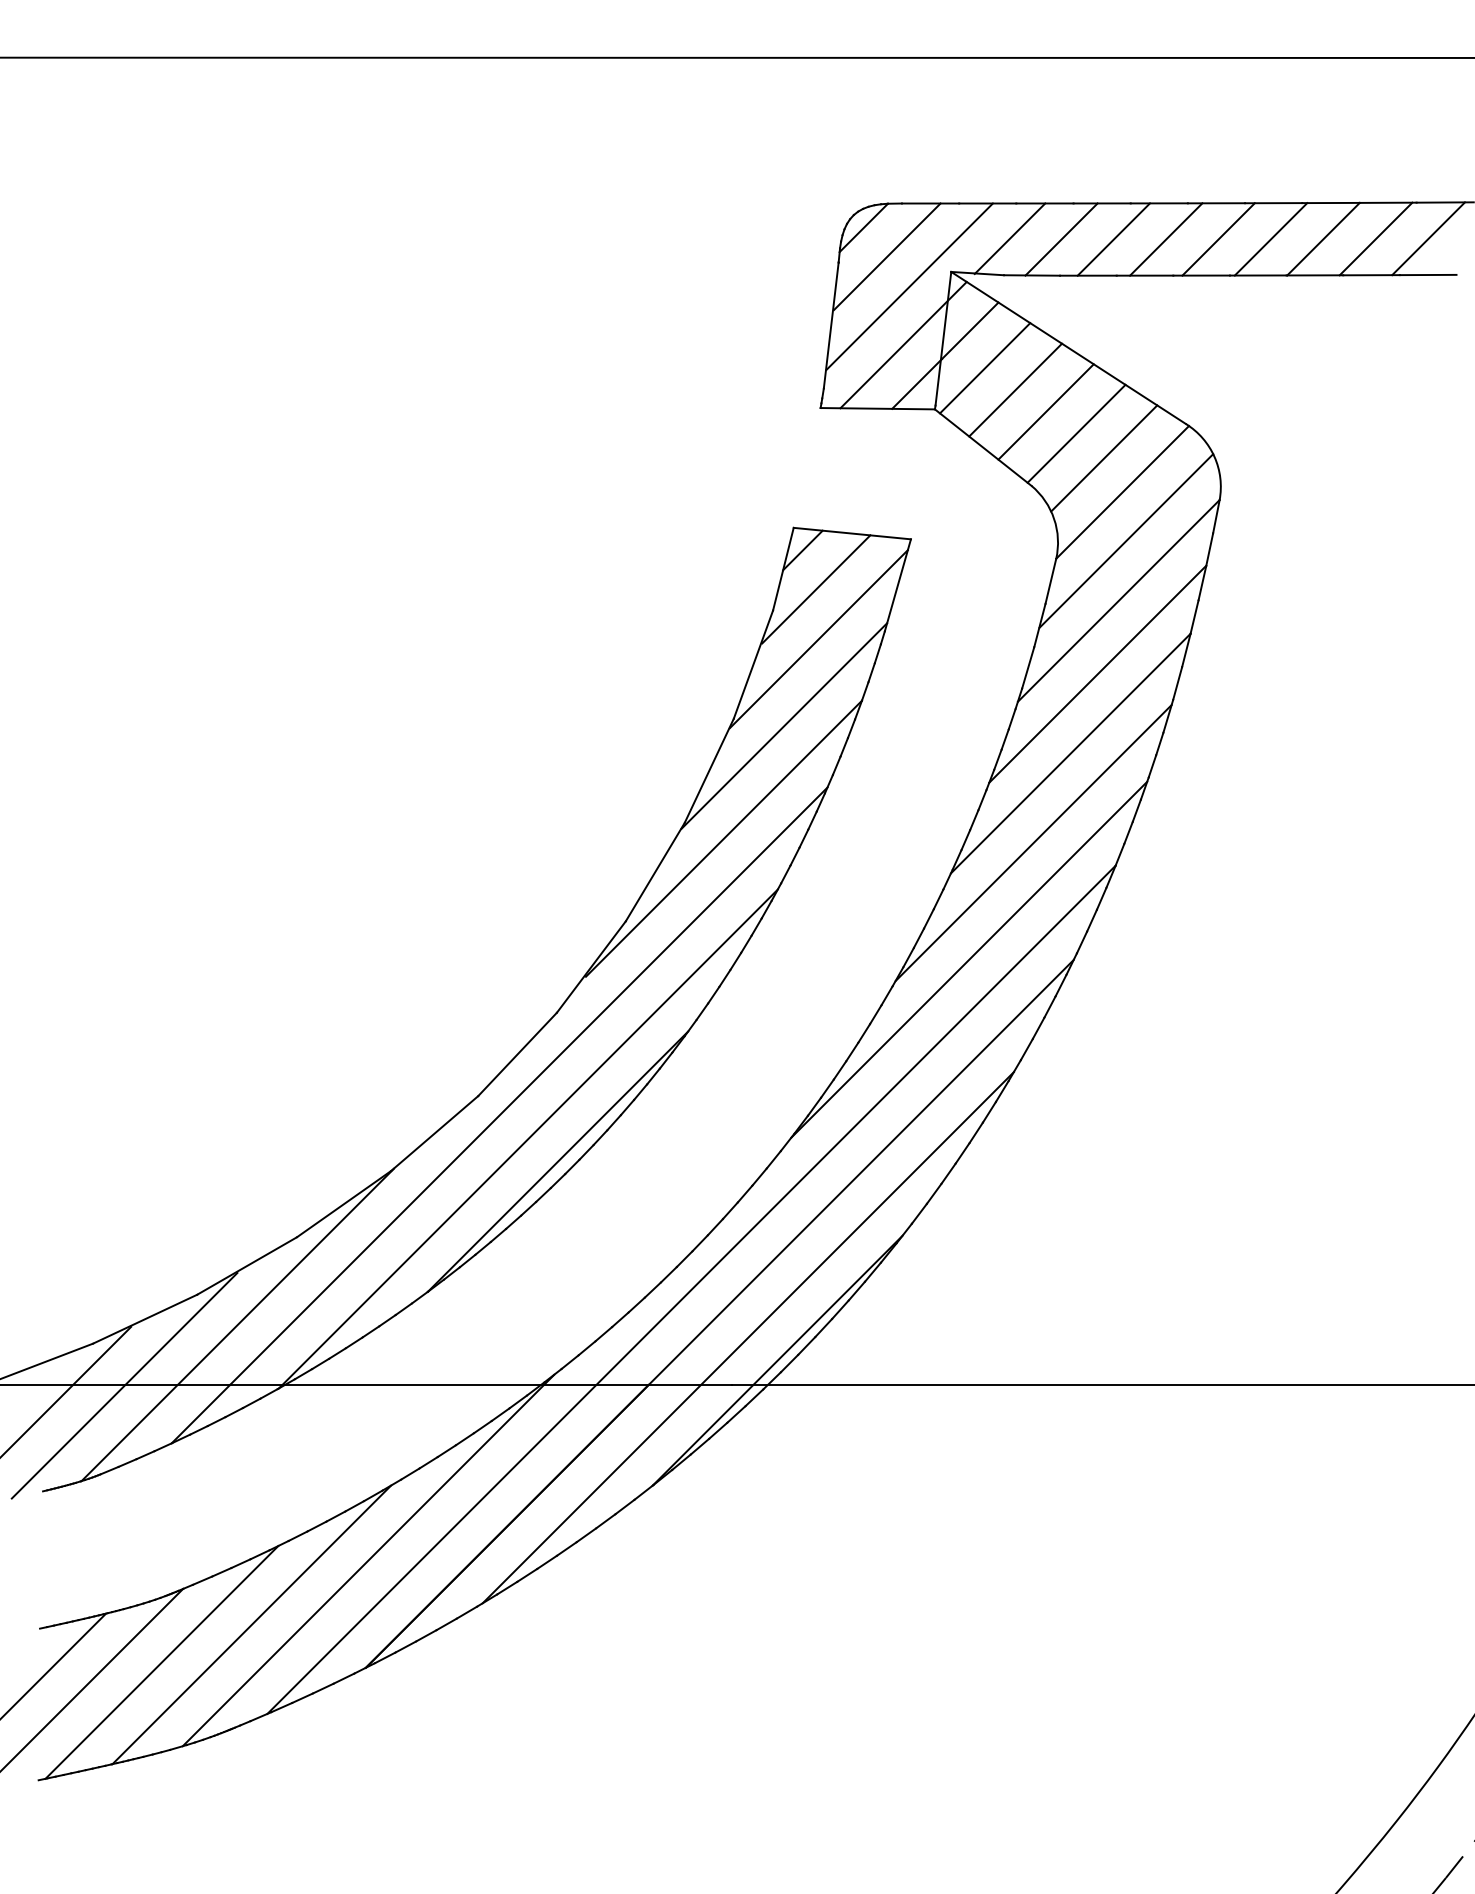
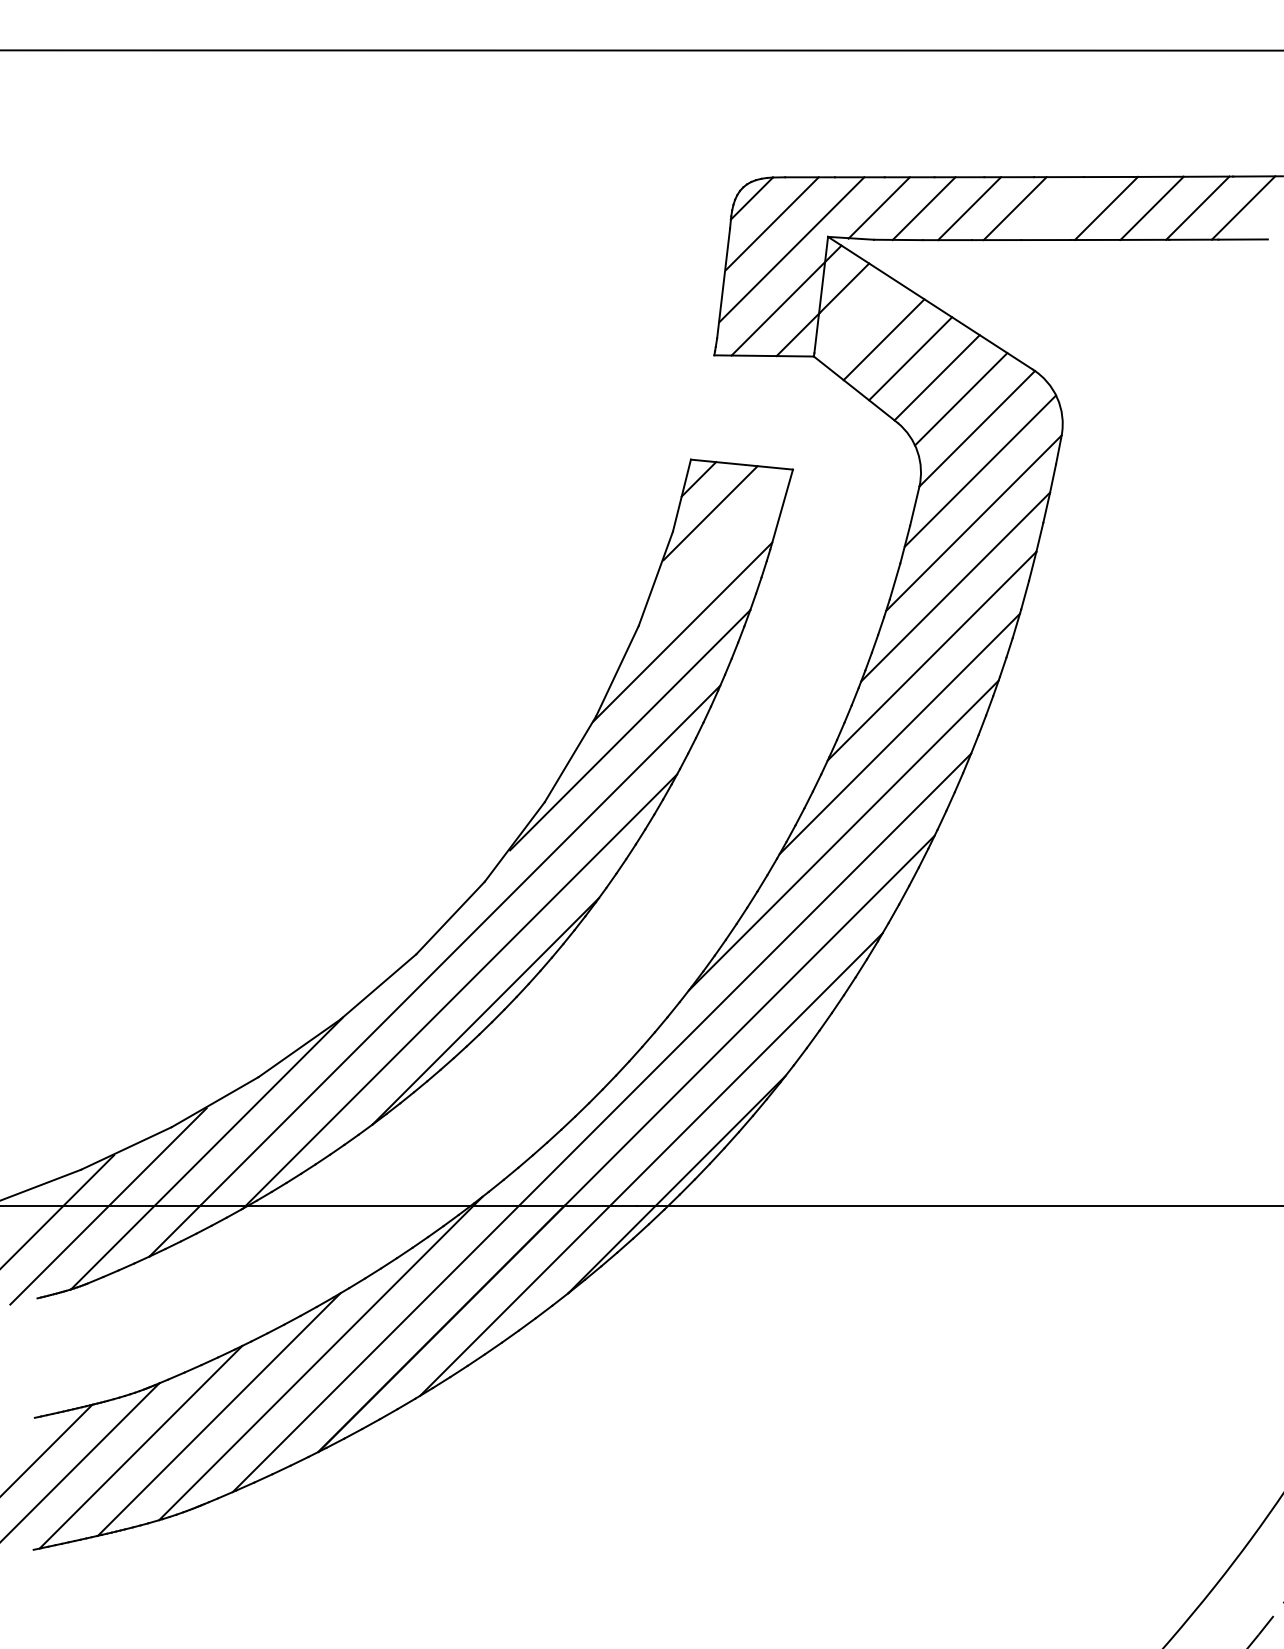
line: (1218, 239) -> (1060, 208), removed
line: (985, 368) -> (857, 320), removed
line: (818, 639) -> (712, 556), removed

